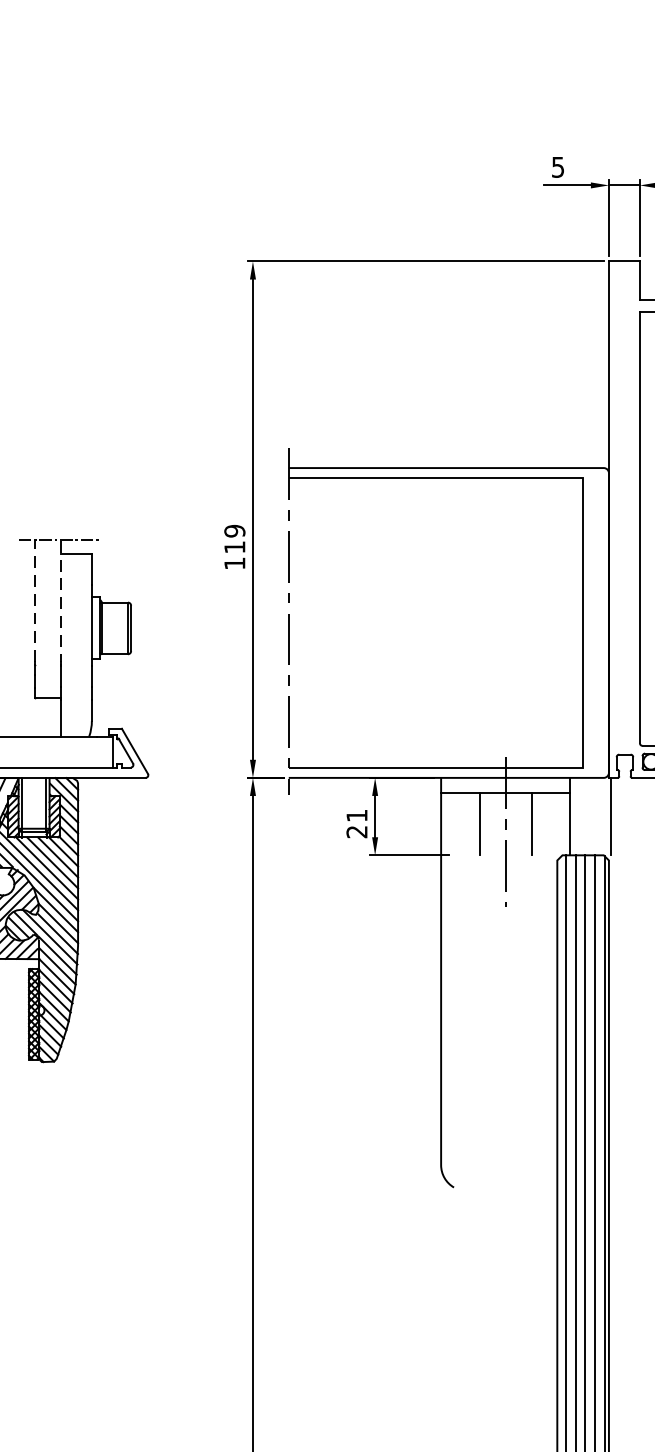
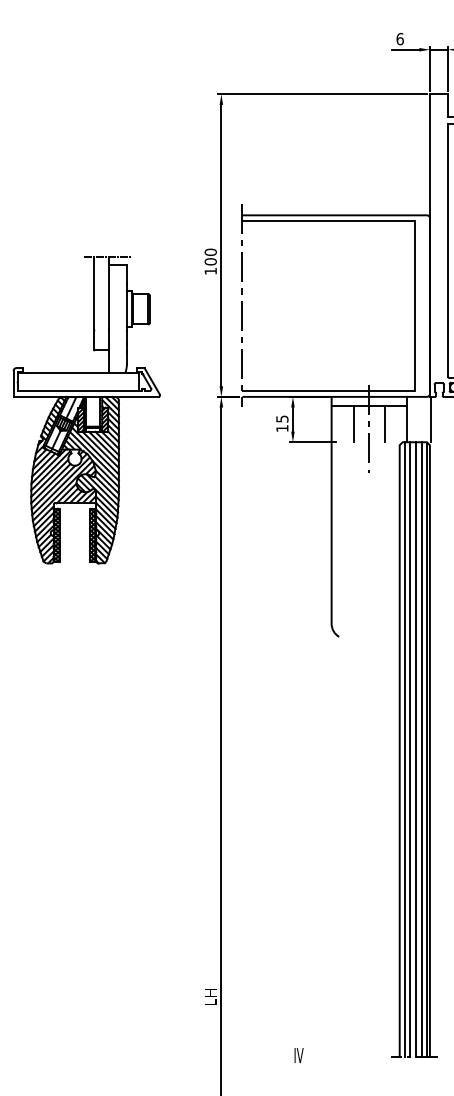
text: (556, 167) -> (399, 39), 5 -> 6
text: (234, 538) -> (210, 256), 119 -> 100
line: (34, 601) -> (93, 293), dashed -> solid
line: (60, 601) -> (108, 293), dashed -> solid
text: (357, 823) -> (282, 423), 21 -> 15

